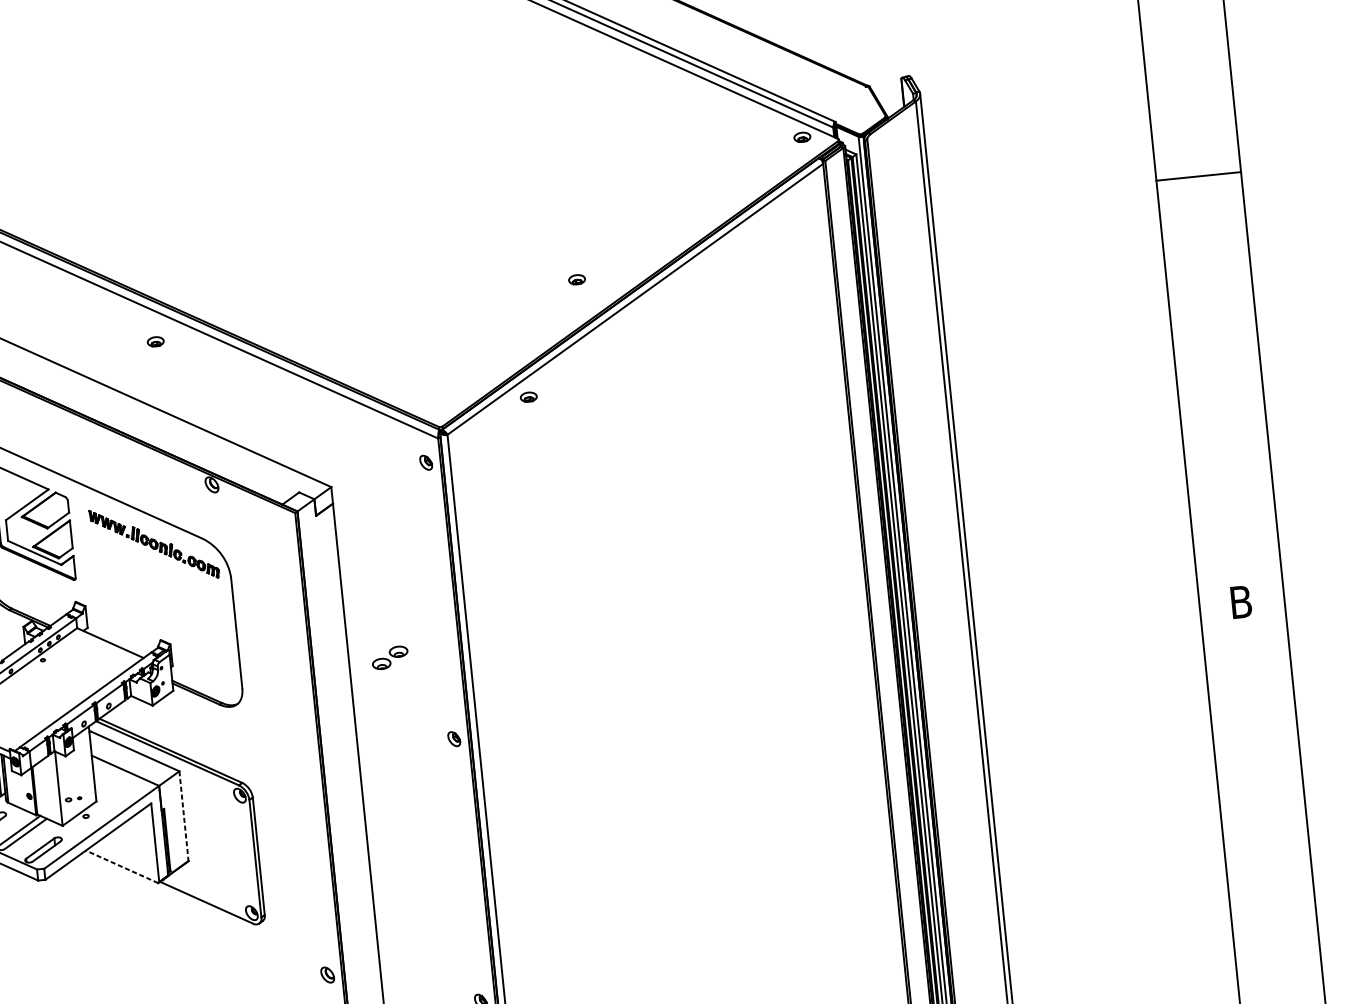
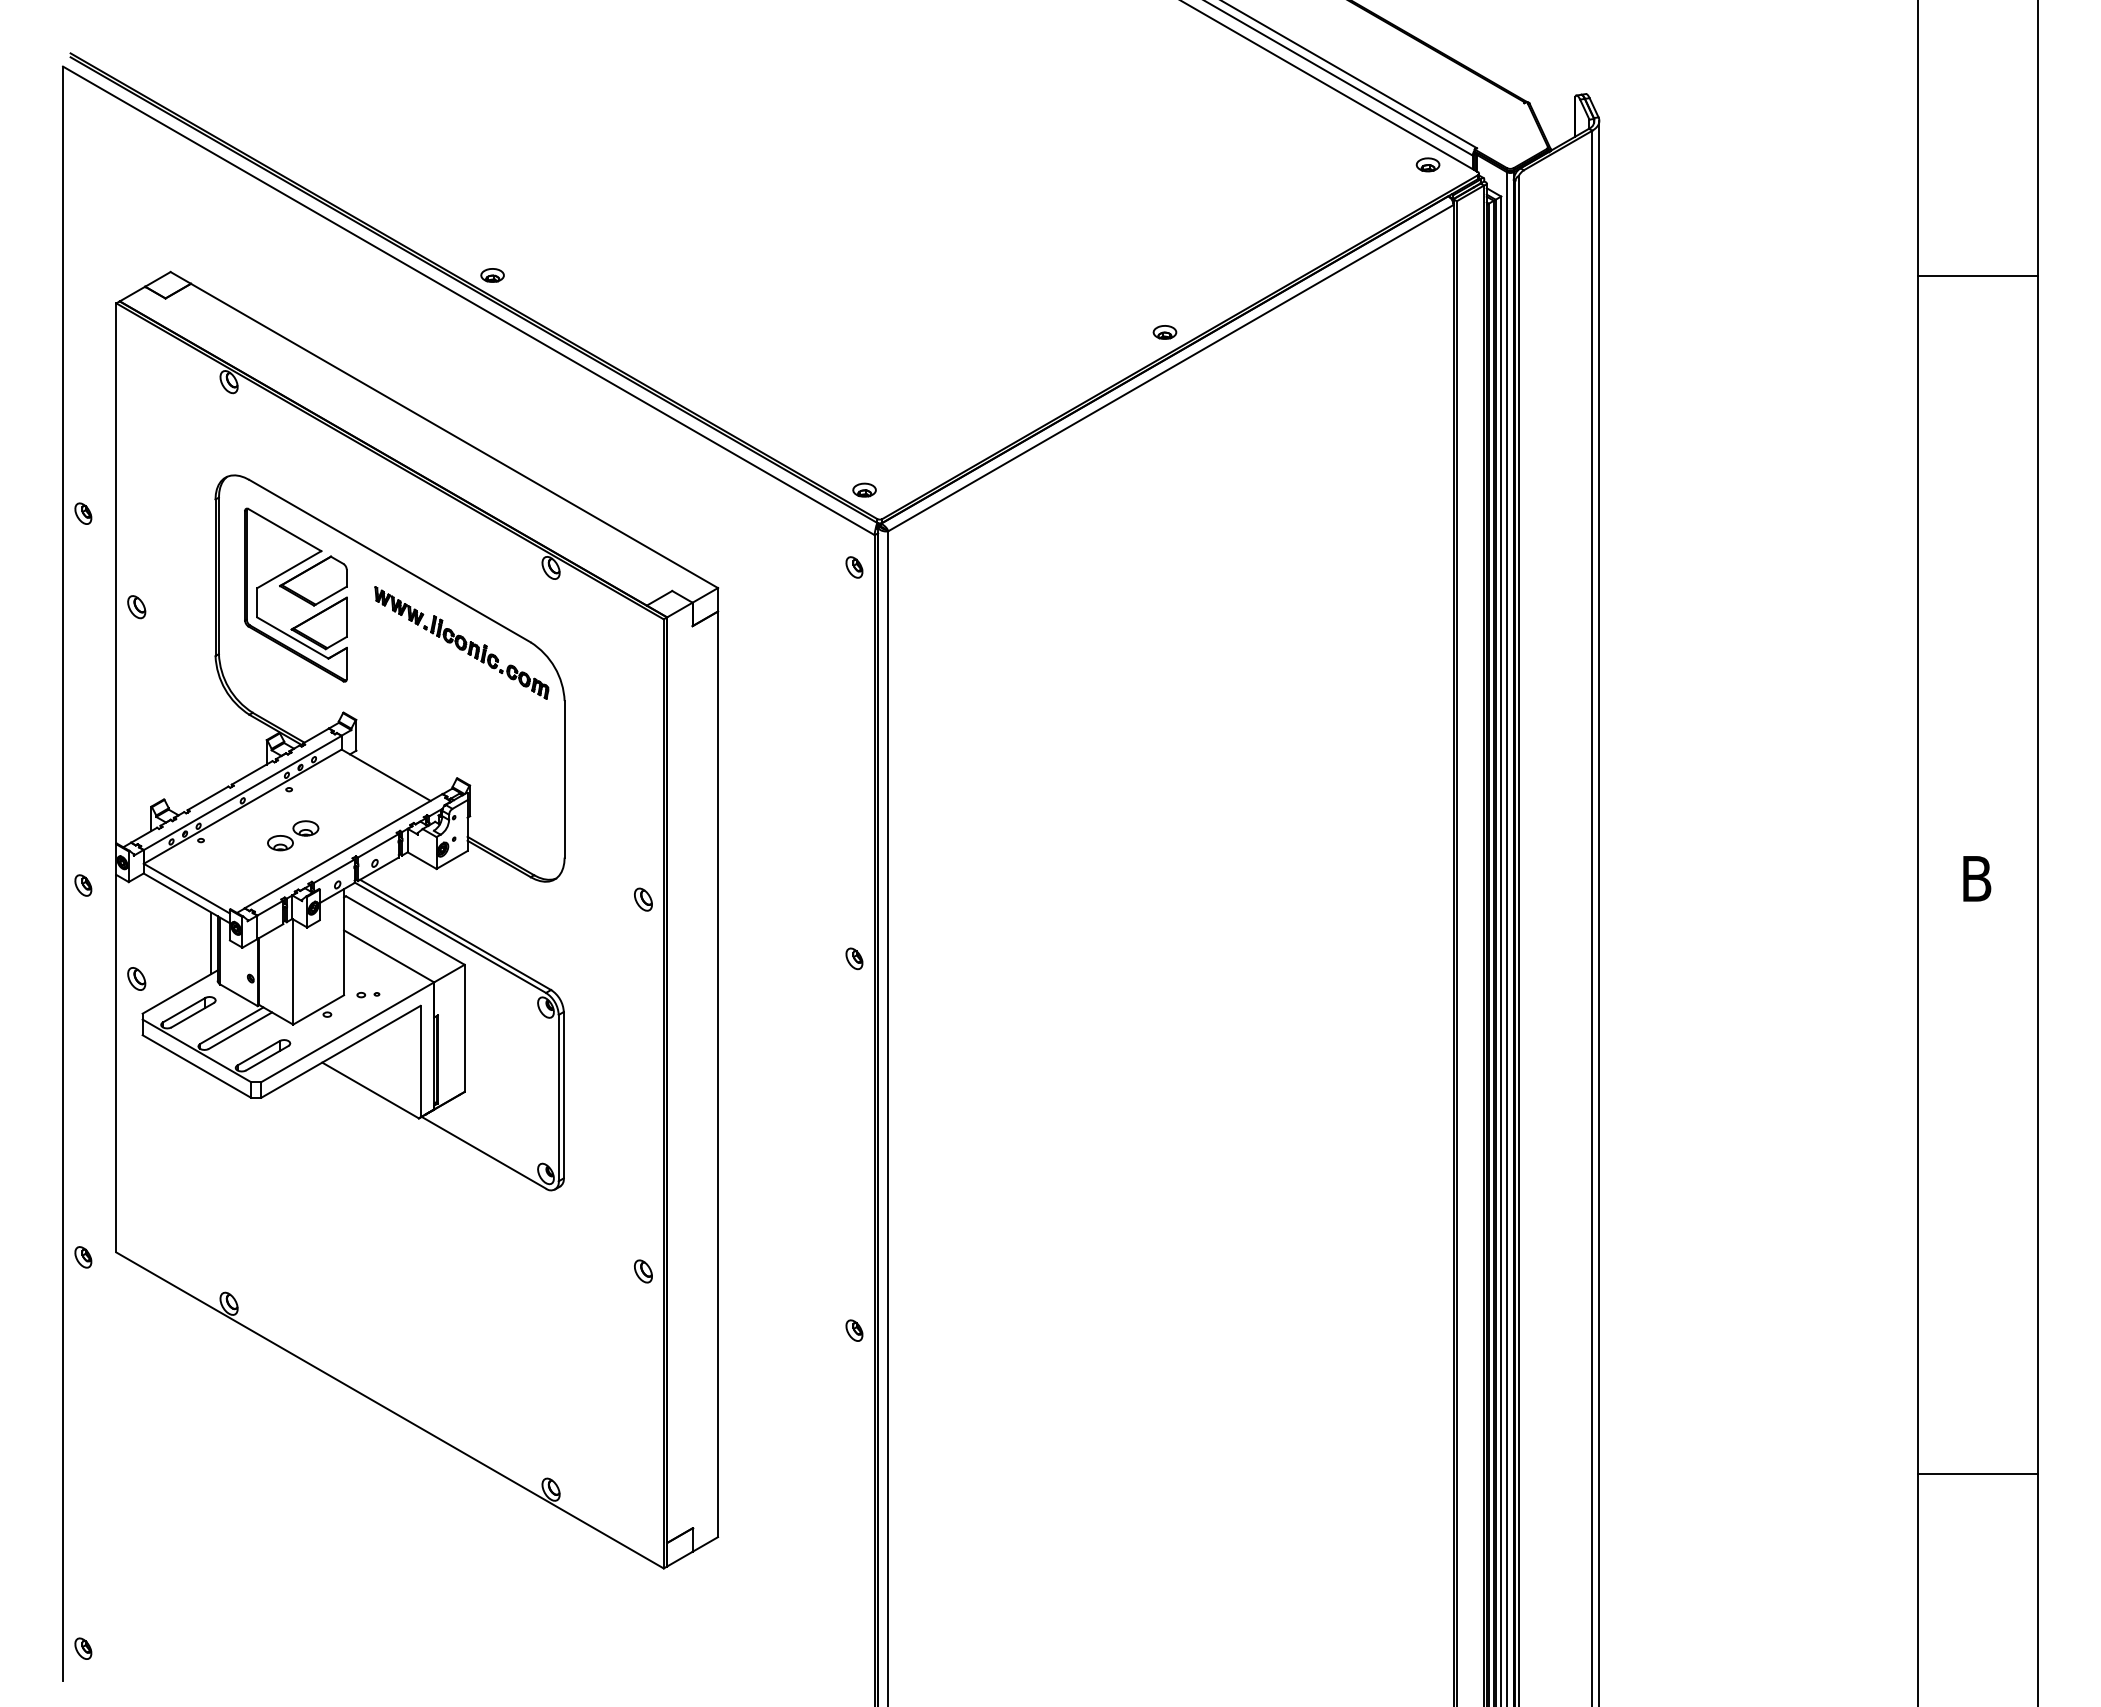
part: (576, 279) -> (1164, 332), moved
part: (155, 341) -> (492, 275), moved
part: (528, 396) -> (864, 489), moved
part: (390, 657) -> (293, 835), moved
part: (301, 712) -> (643, 899), added
part: (73, 799) -> (368, 995), moved
line: (183, 816) -> (464, 1028), dashed -> solid
line: (121, 866) -> (370, 1090), dashed -> solid

